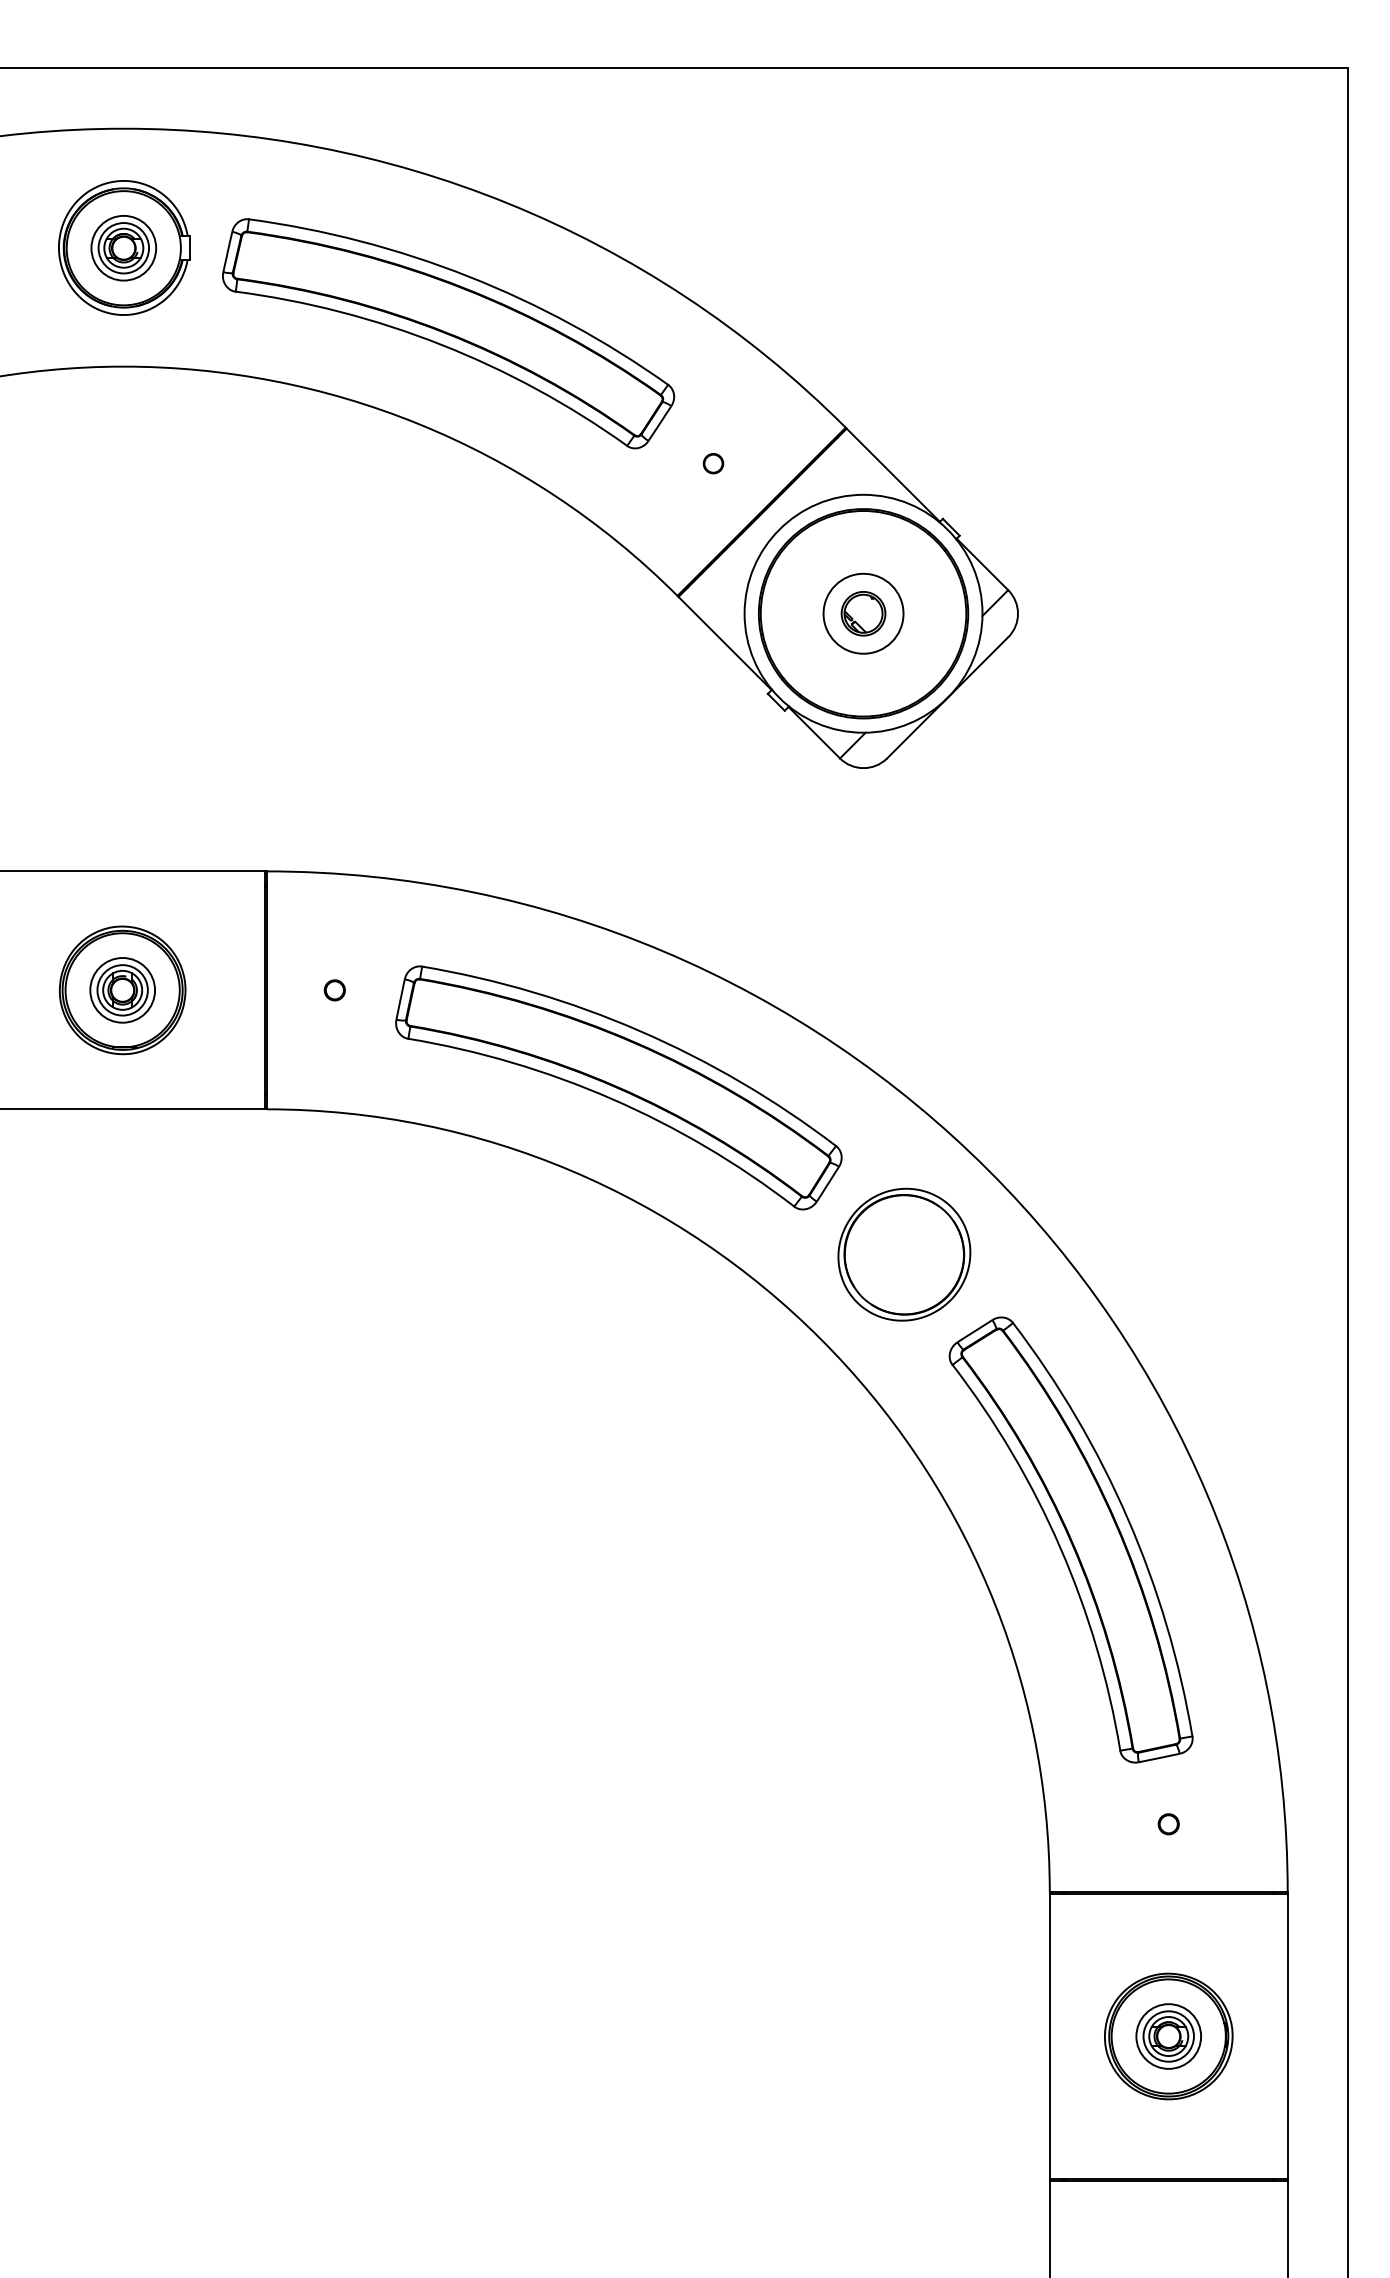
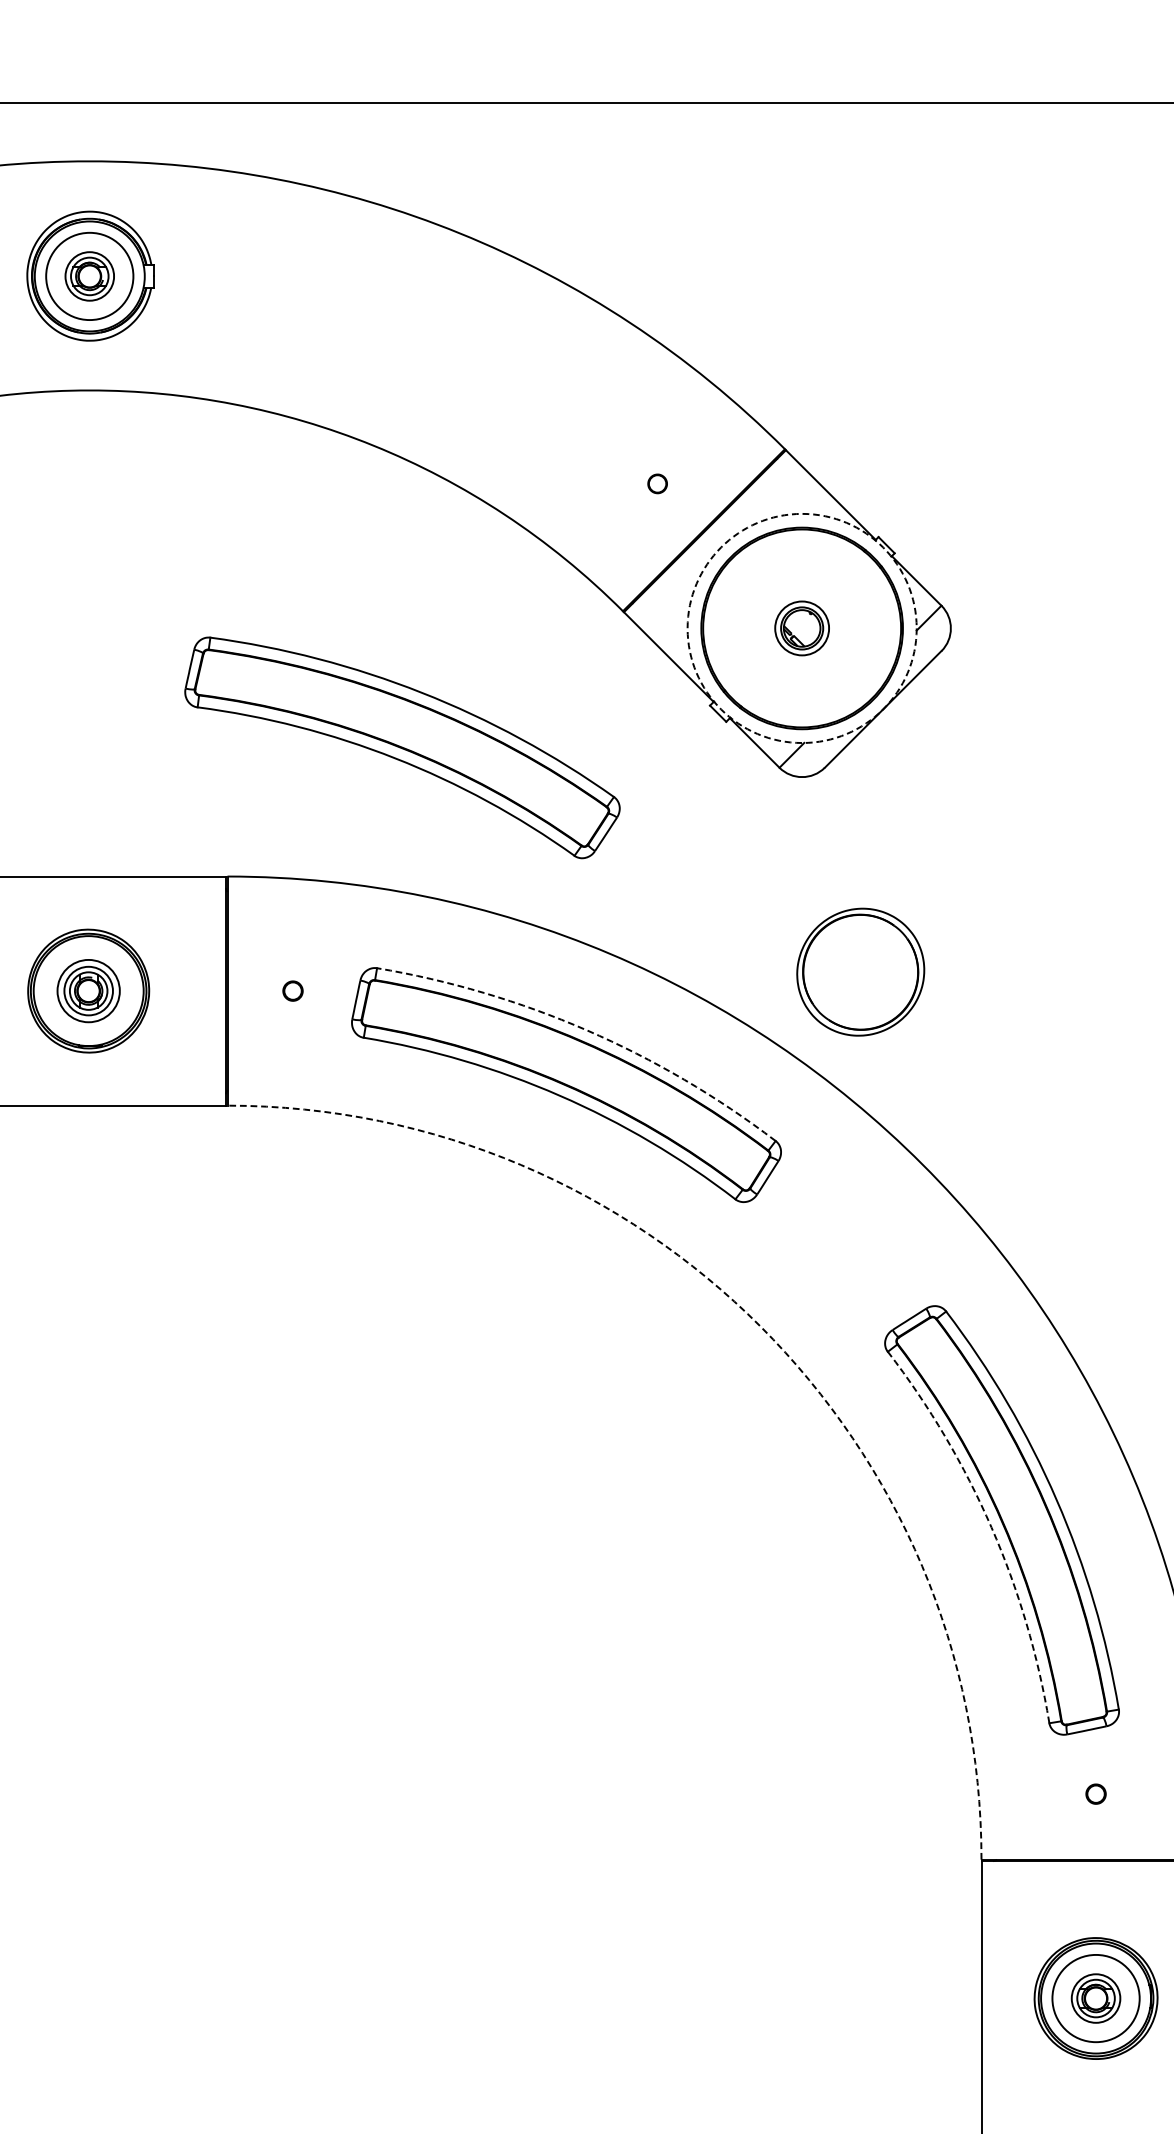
circle: (123, 247) -> (89, 275), size x1.4
part: (448, 333) -> (402, 747), moved
circle: (863, 613) -> (802, 628), size x0.7
circle: (863, 613) -> (802, 628), solid -> dashed
arc: (640, 1031) -> (587, 1030), solid -> dashed
part: (904, 1254) -> (860, 971), moved
arc: (820, 1338) -> (760, 1326), solid -> dashed
arc: (1060, 1547) -> (991, 1527), solid -> dashed
circle: (1168, 2036) -> (1095, 1998), size x1.4

